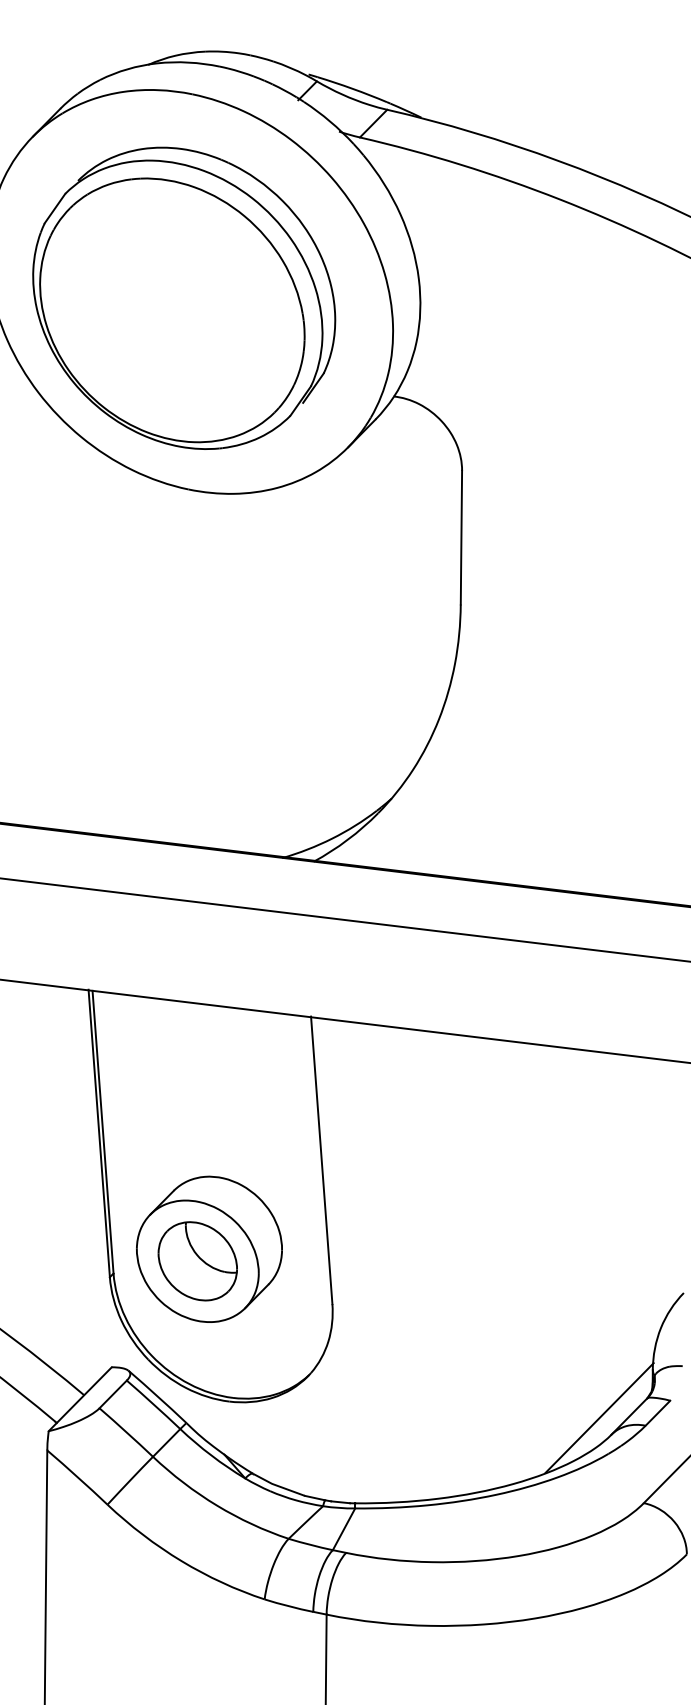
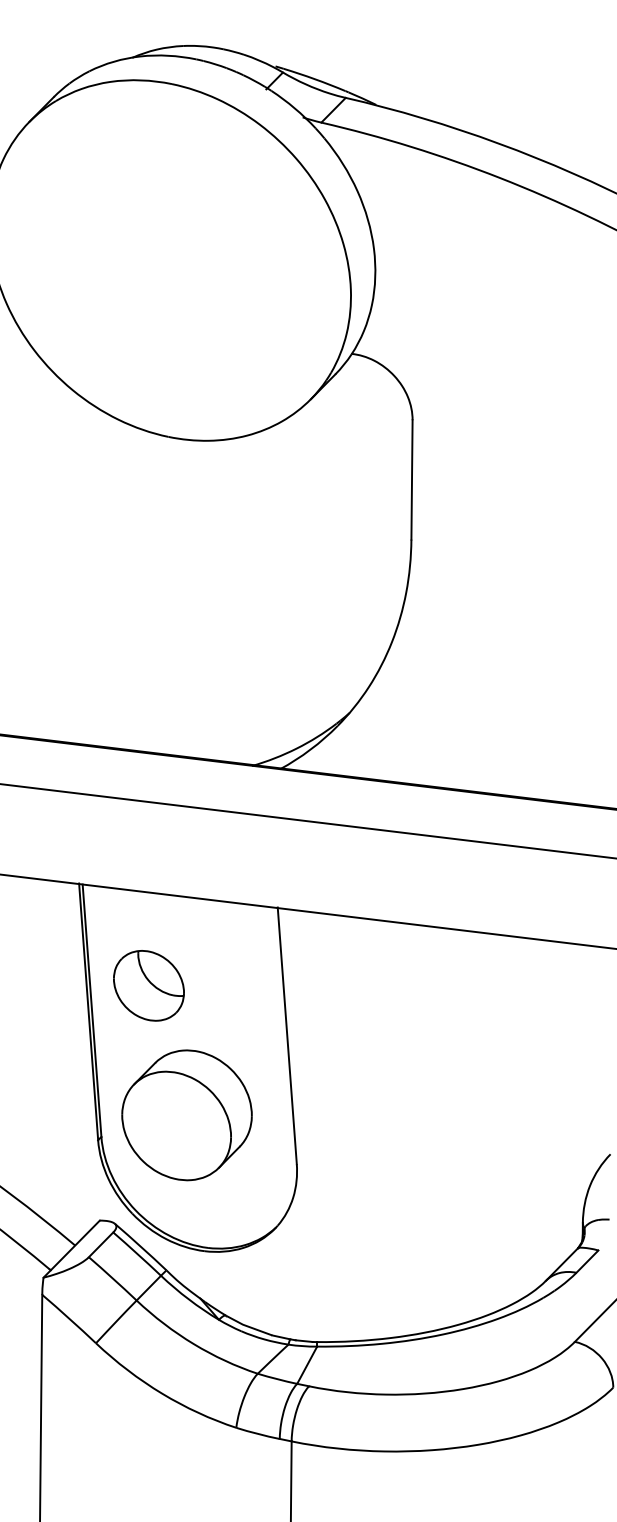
part: (184, 297) -> (164, 265), removed
part: (197, 1261) -> (148, 985), moved
line: (599, 1417) -> (535, 1265), removed

